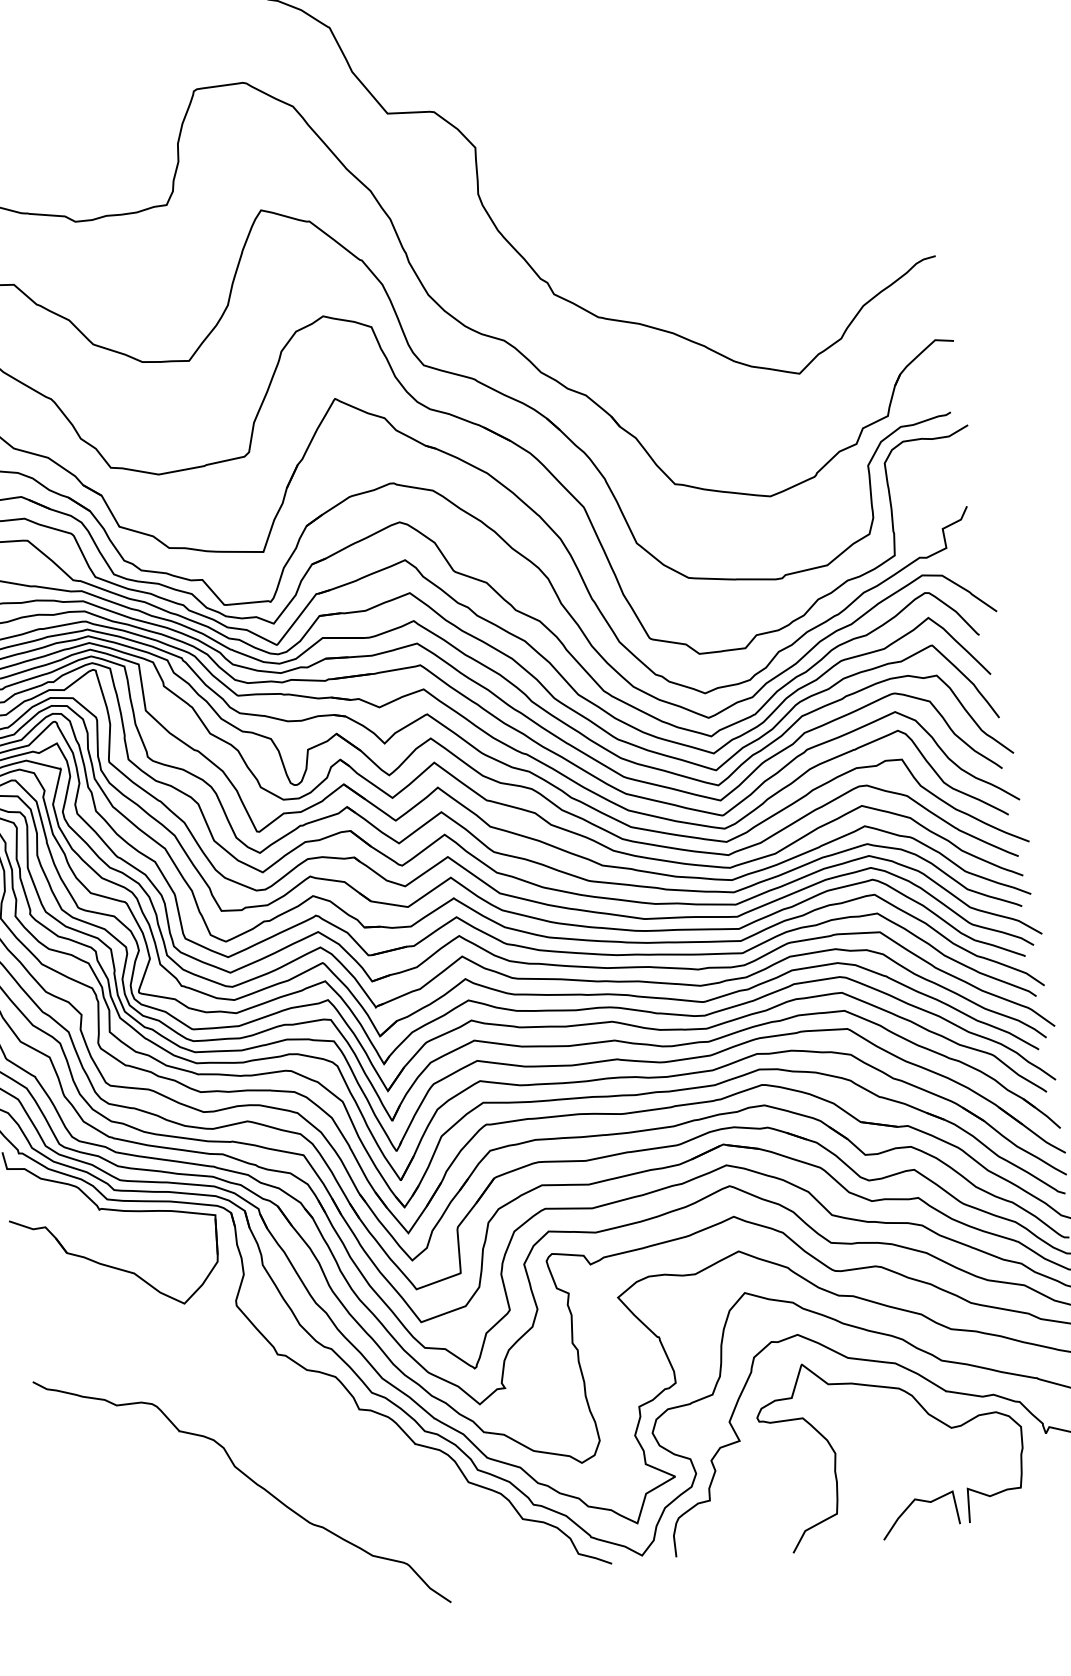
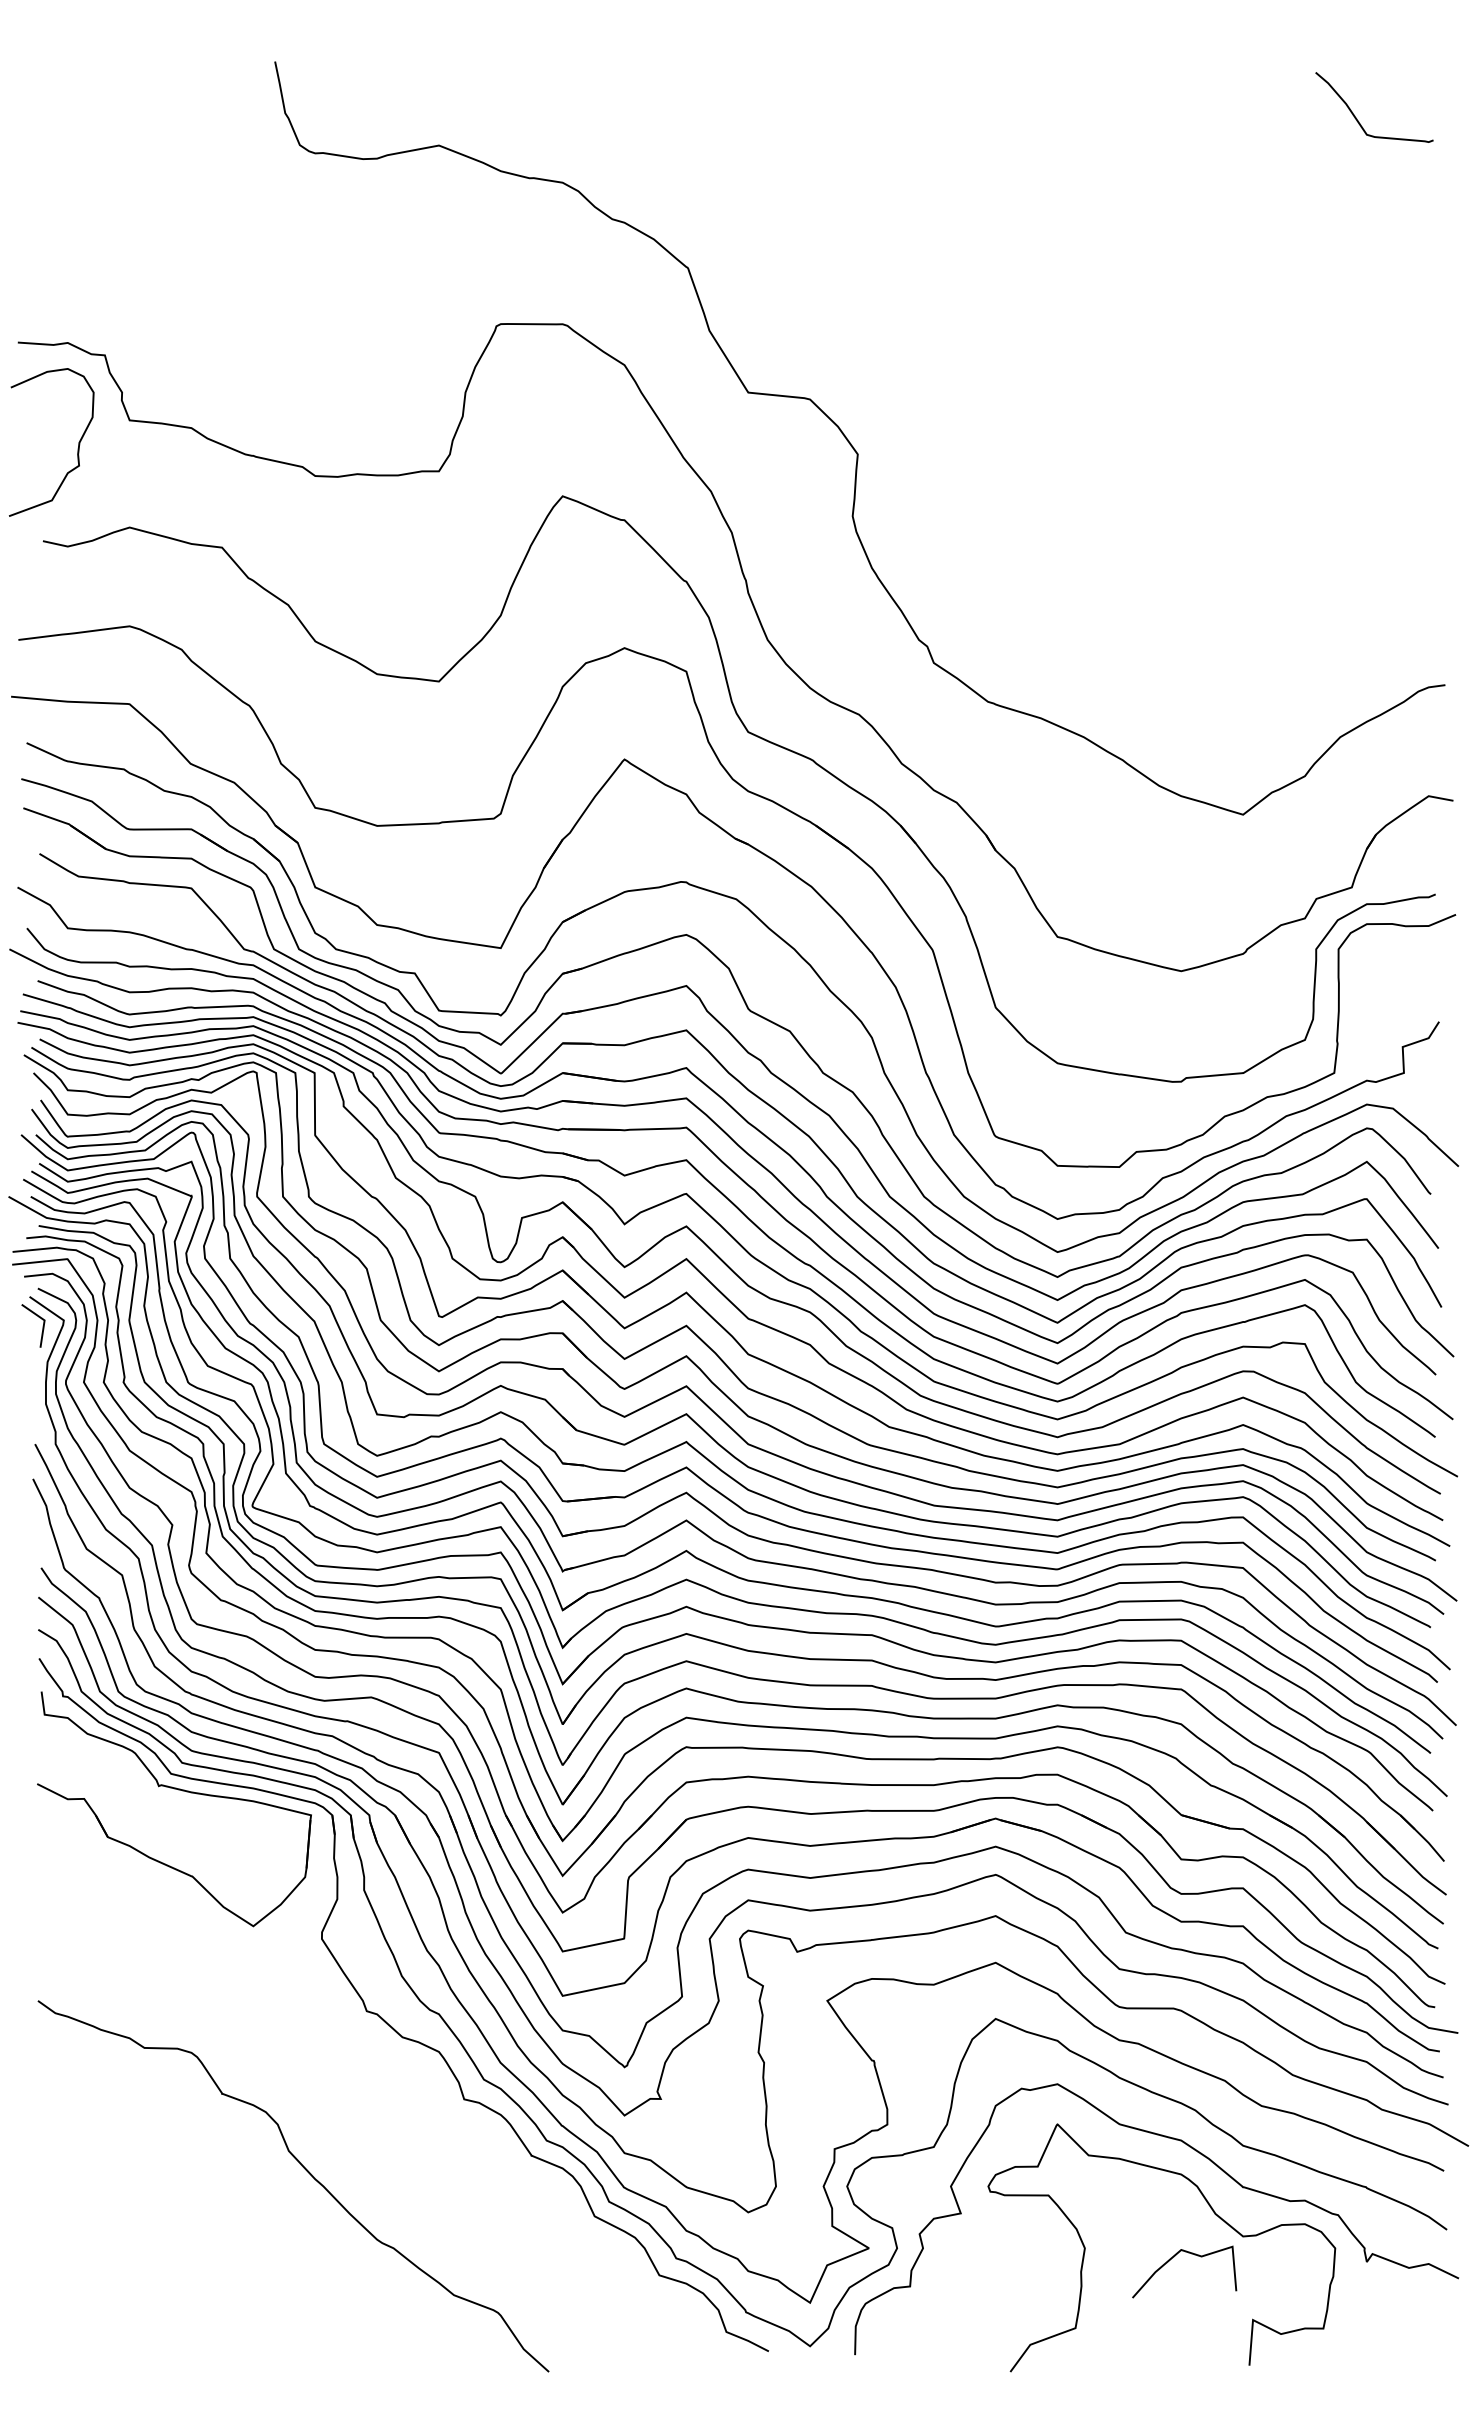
curve: (910, 1505) -> (1174, 2257), moved

